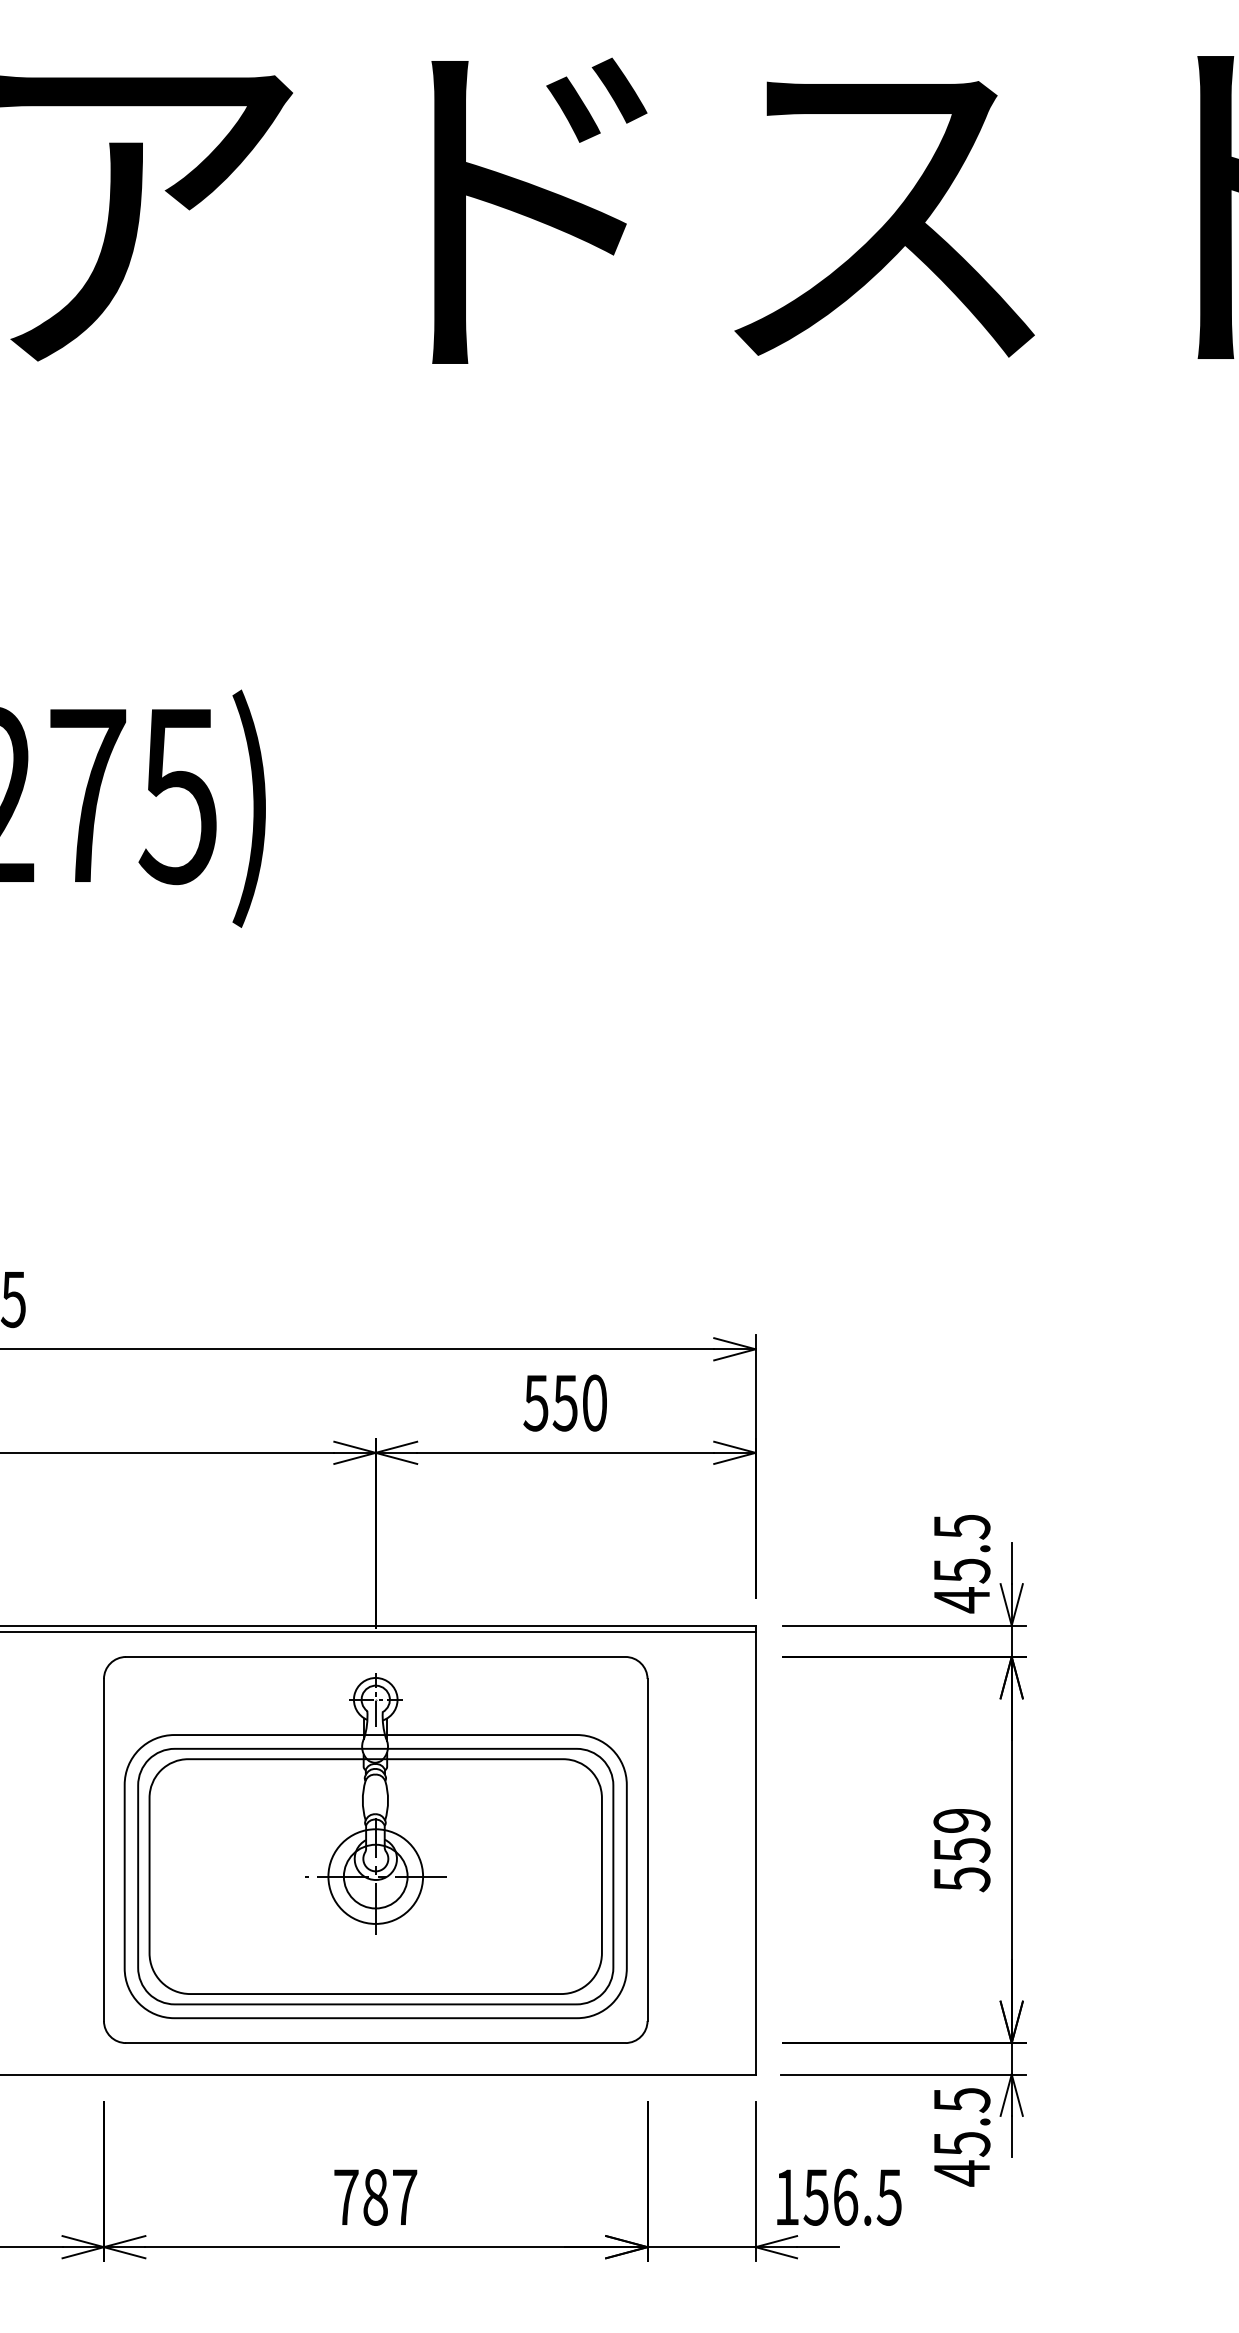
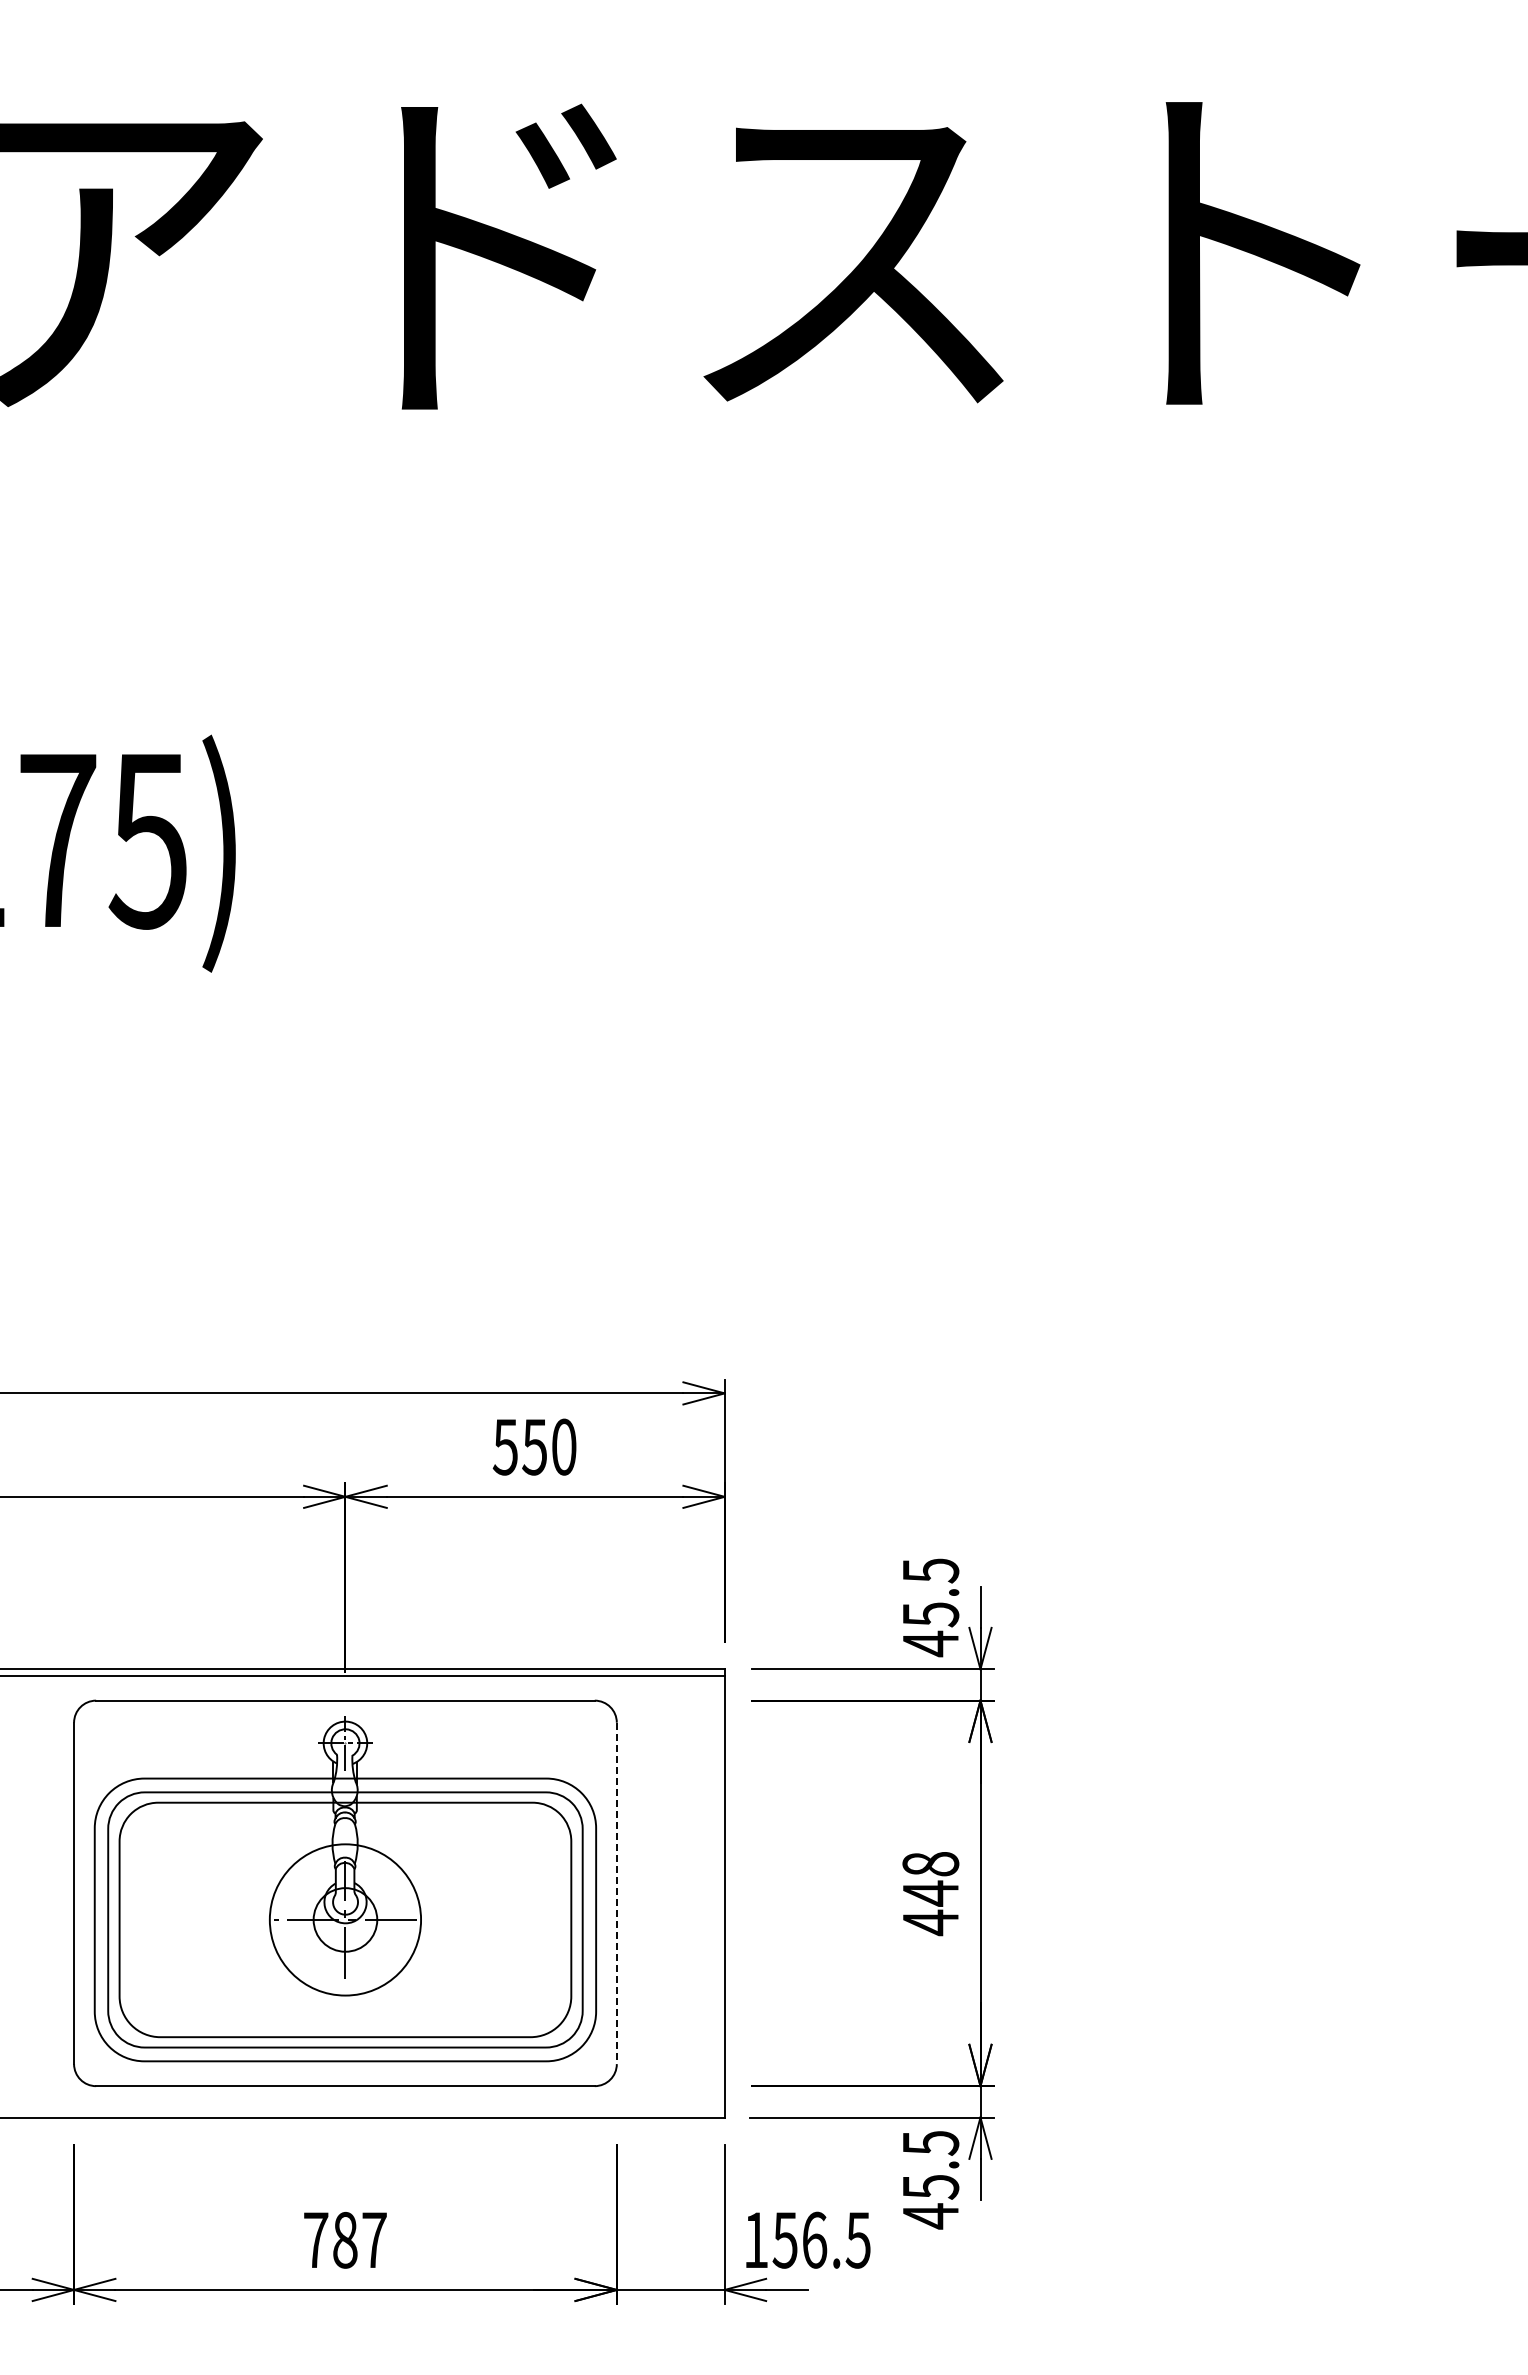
line: (647, 1850) -> (616, 1893), solid -> dashed
text: (961, 1851) -> (930, 1894), 559 -> 448
circle: (375, 1876) -> (345, 1919), size x1.6

